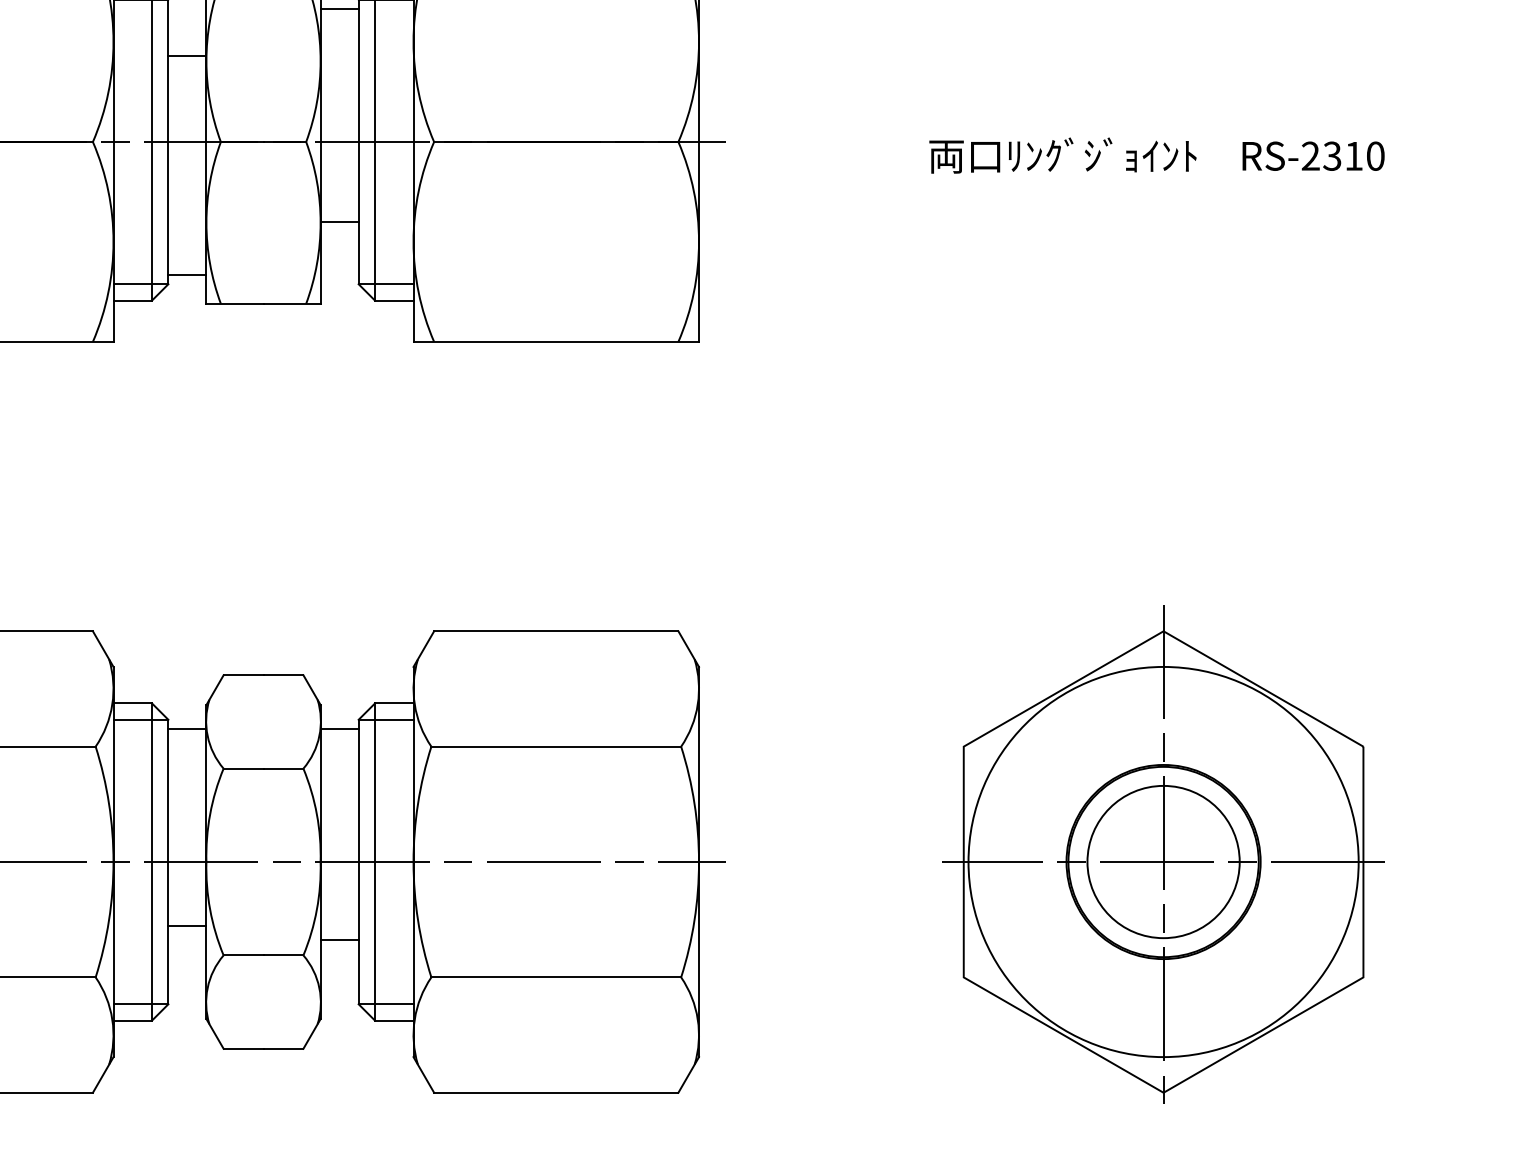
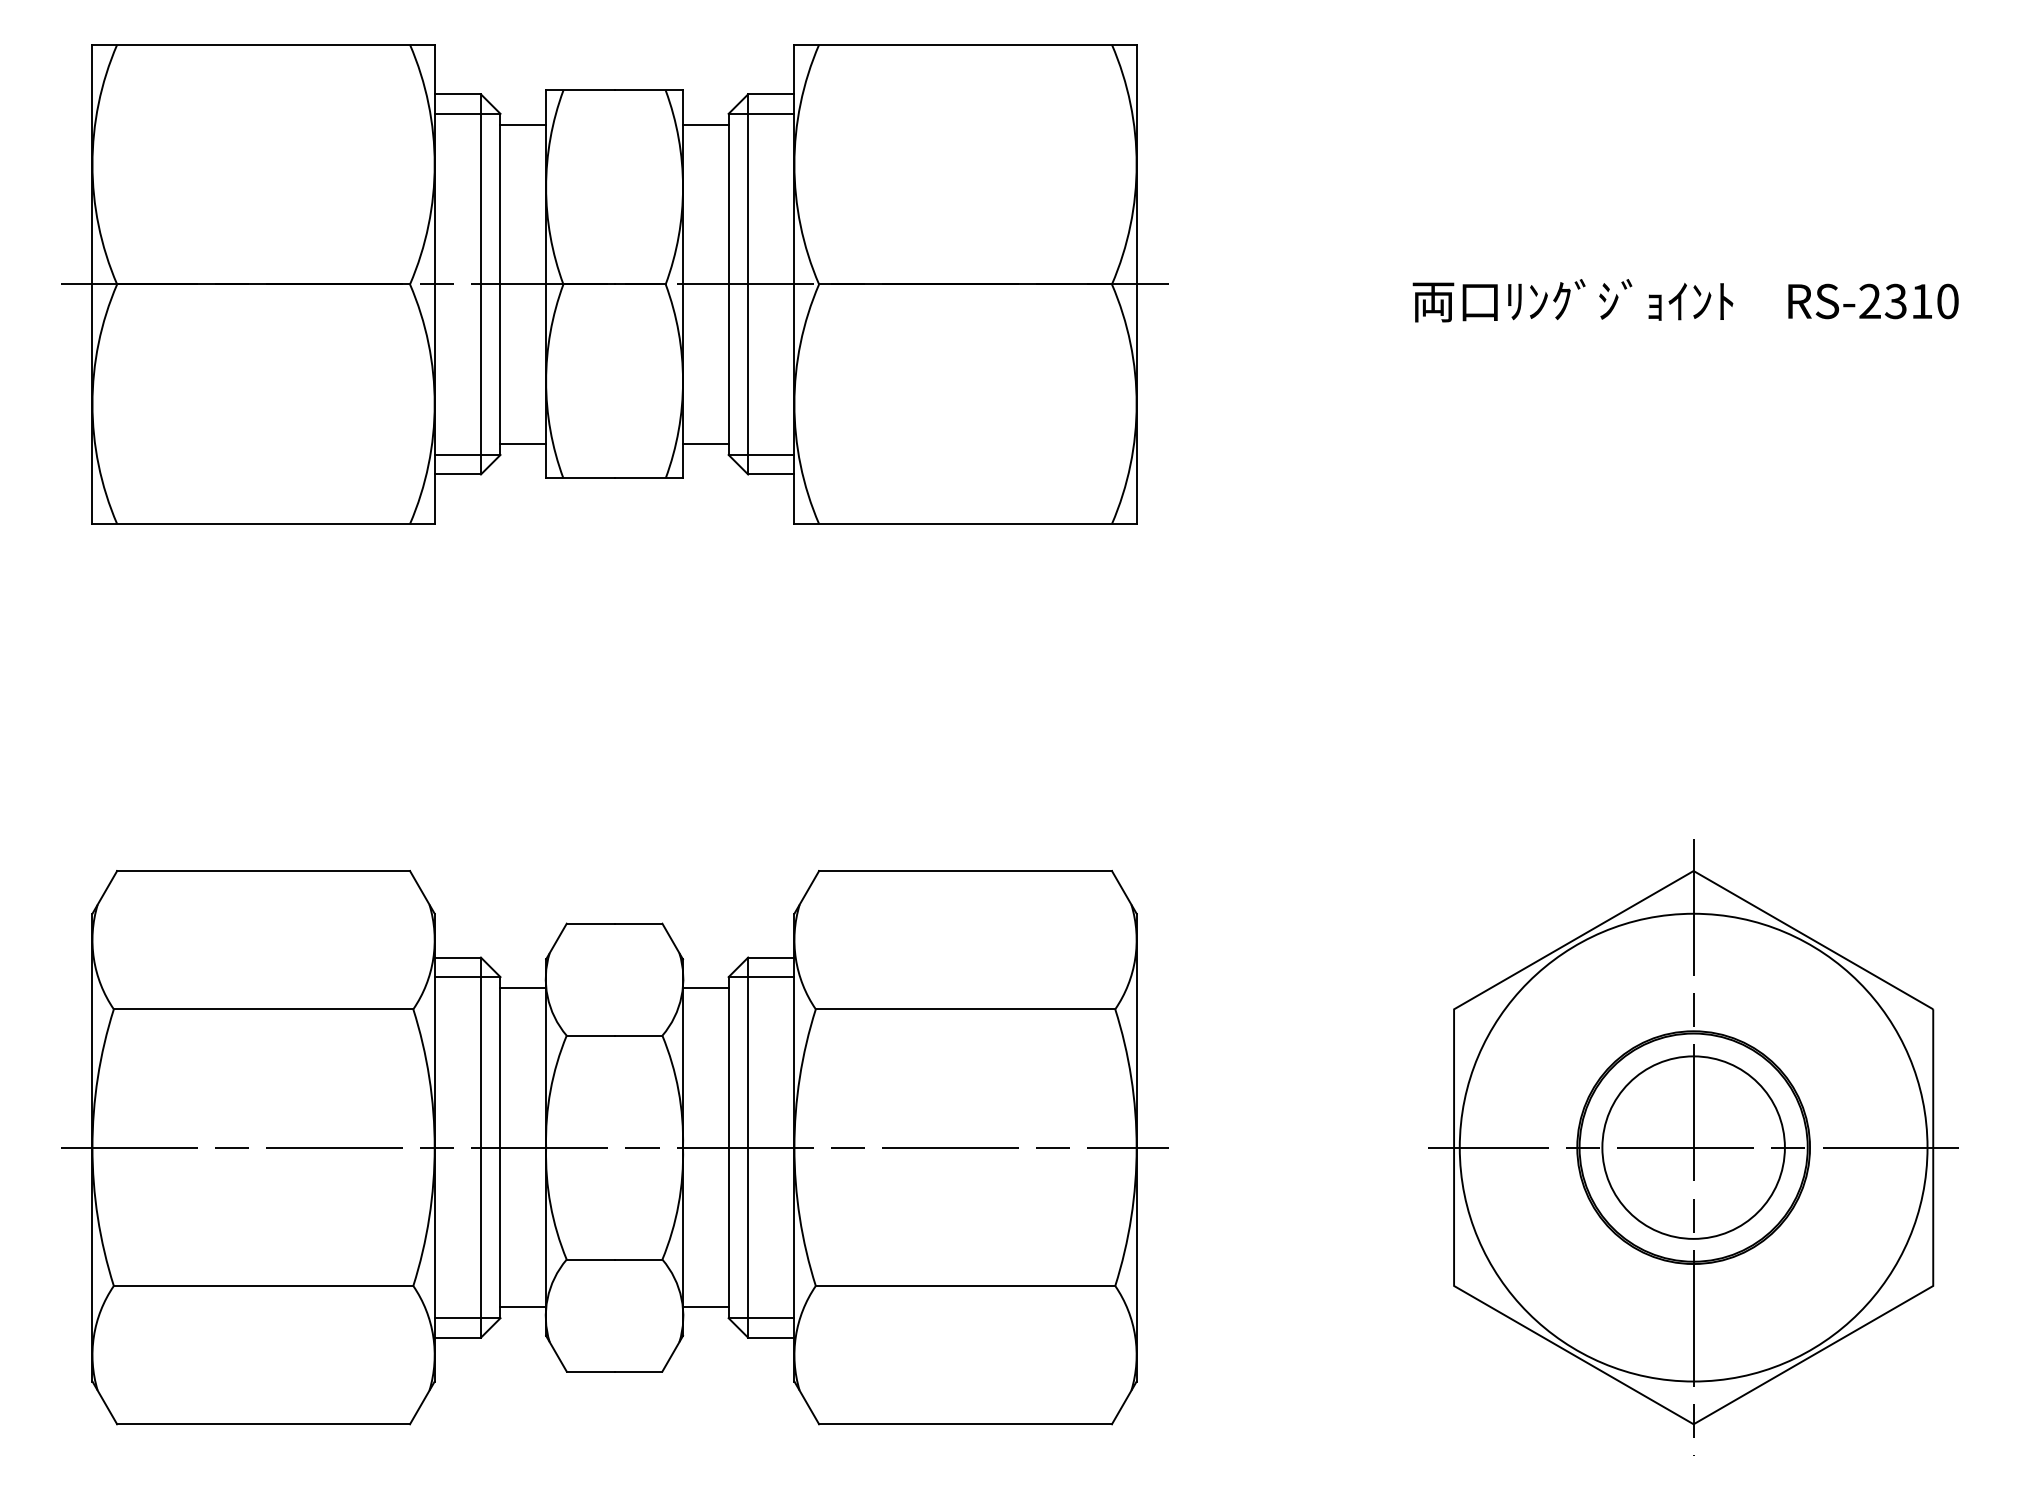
line: (187, 56) -> (523, 124), moved
line: (339, 222) -> (705, 444), moved
line: (187, 926) -> (523, 1307), moved
line: (339, 940) -> (705, 1307), moved

